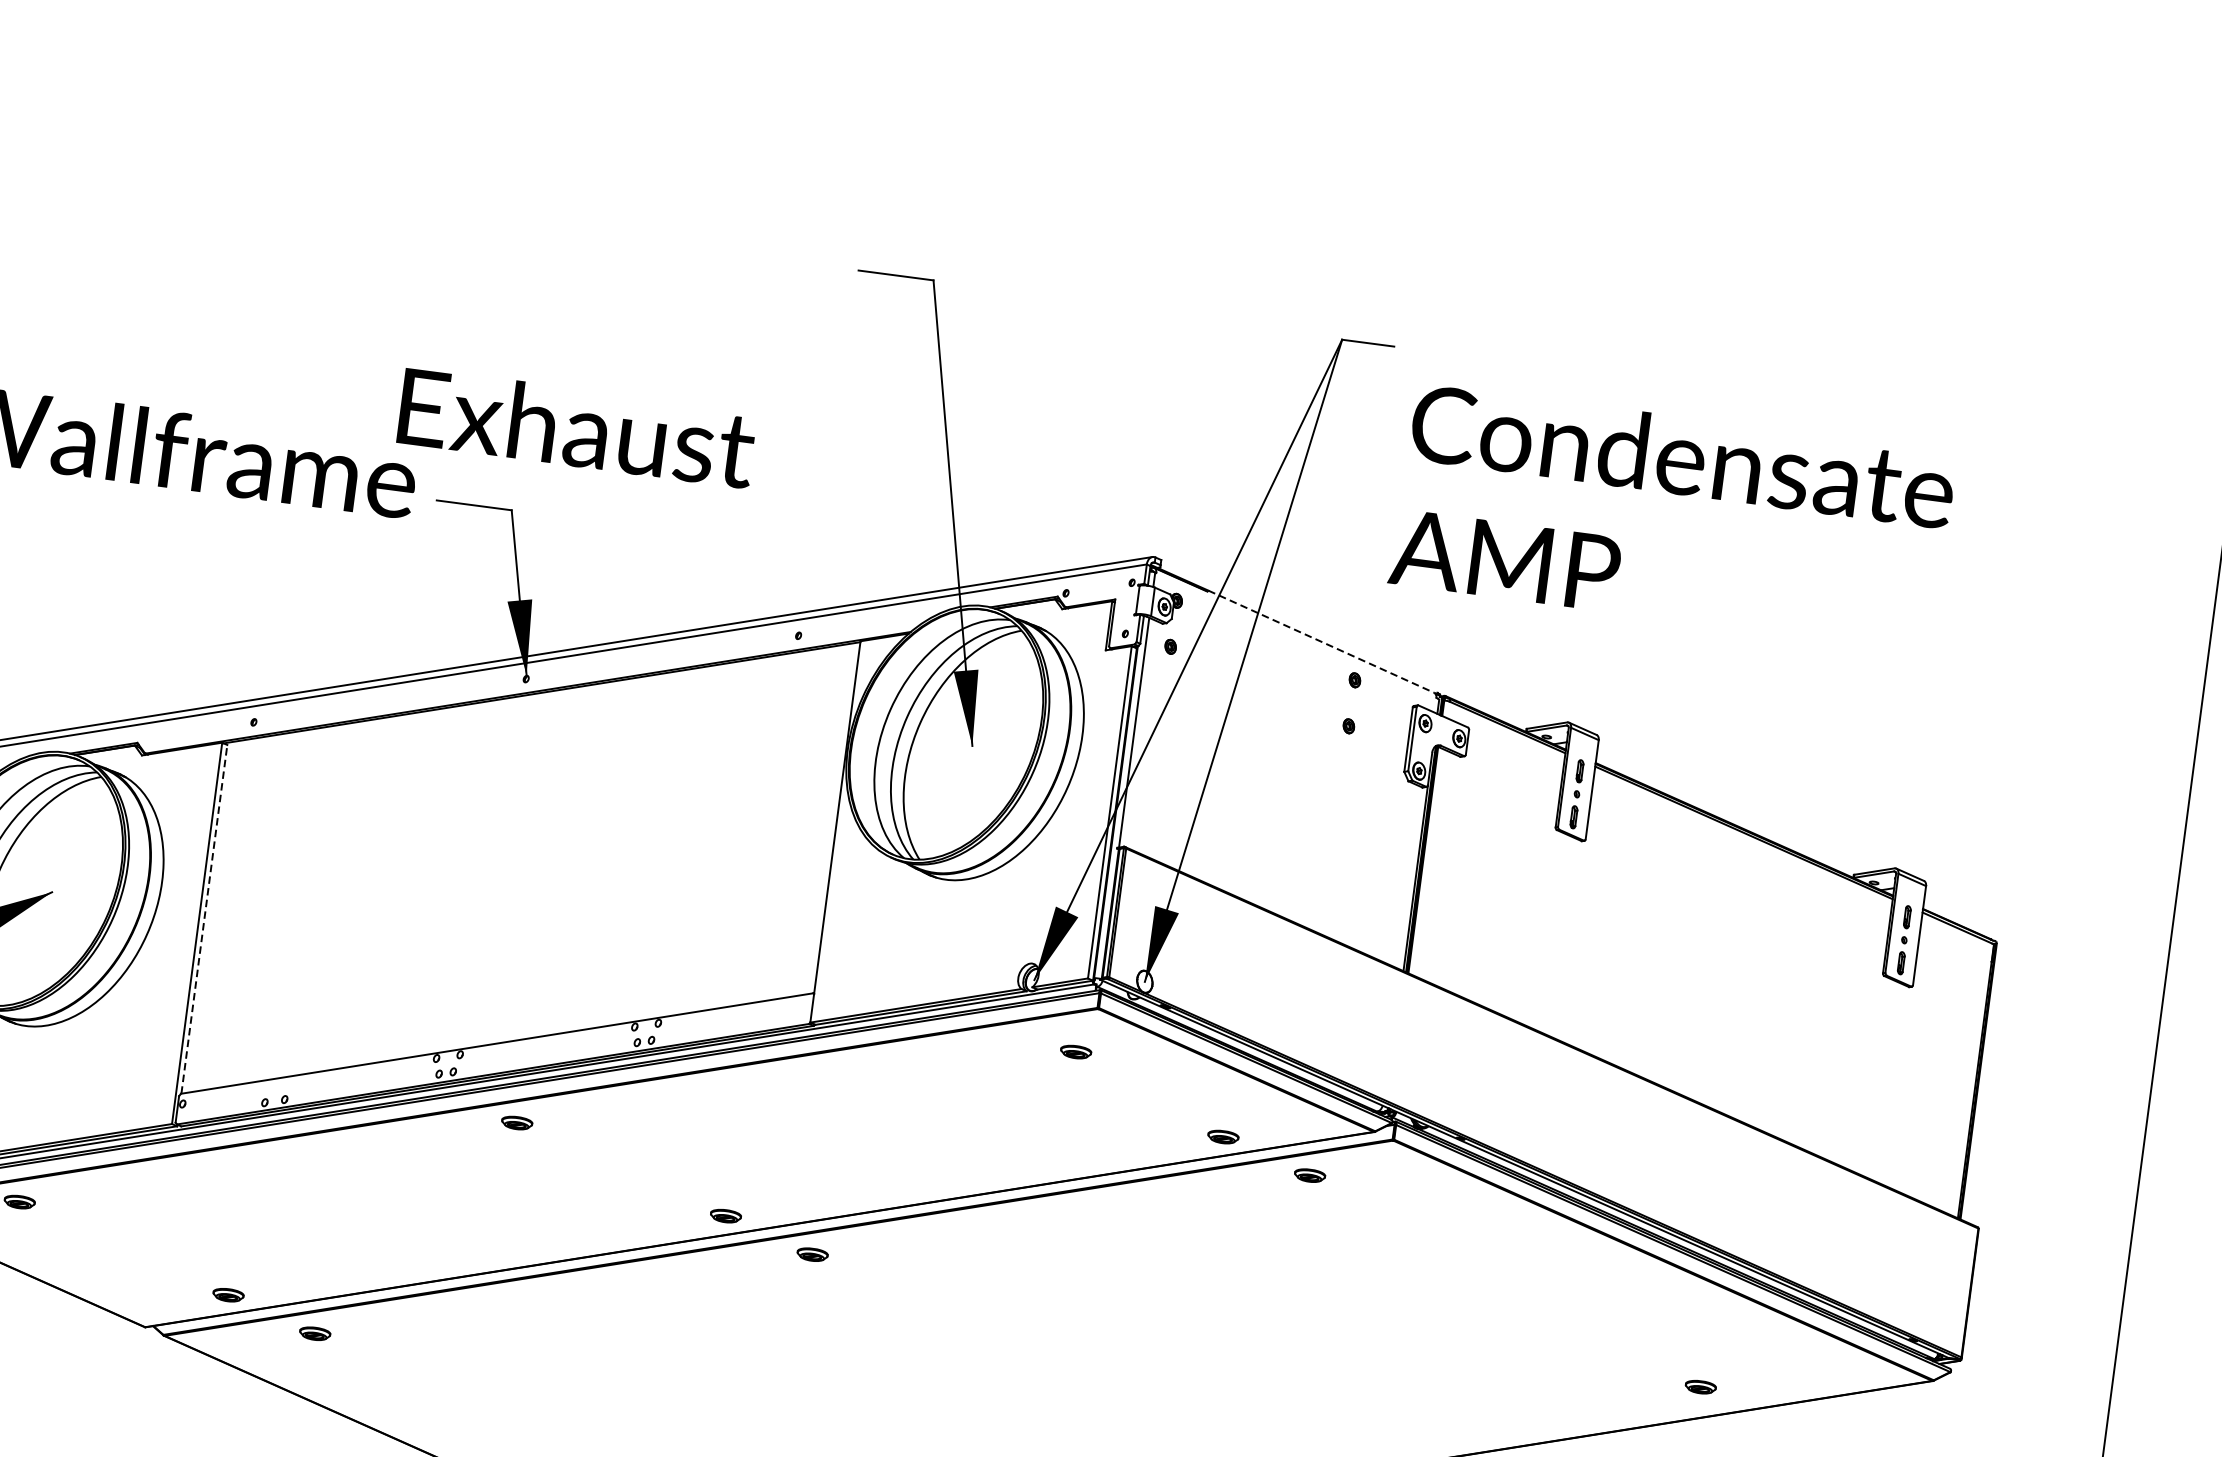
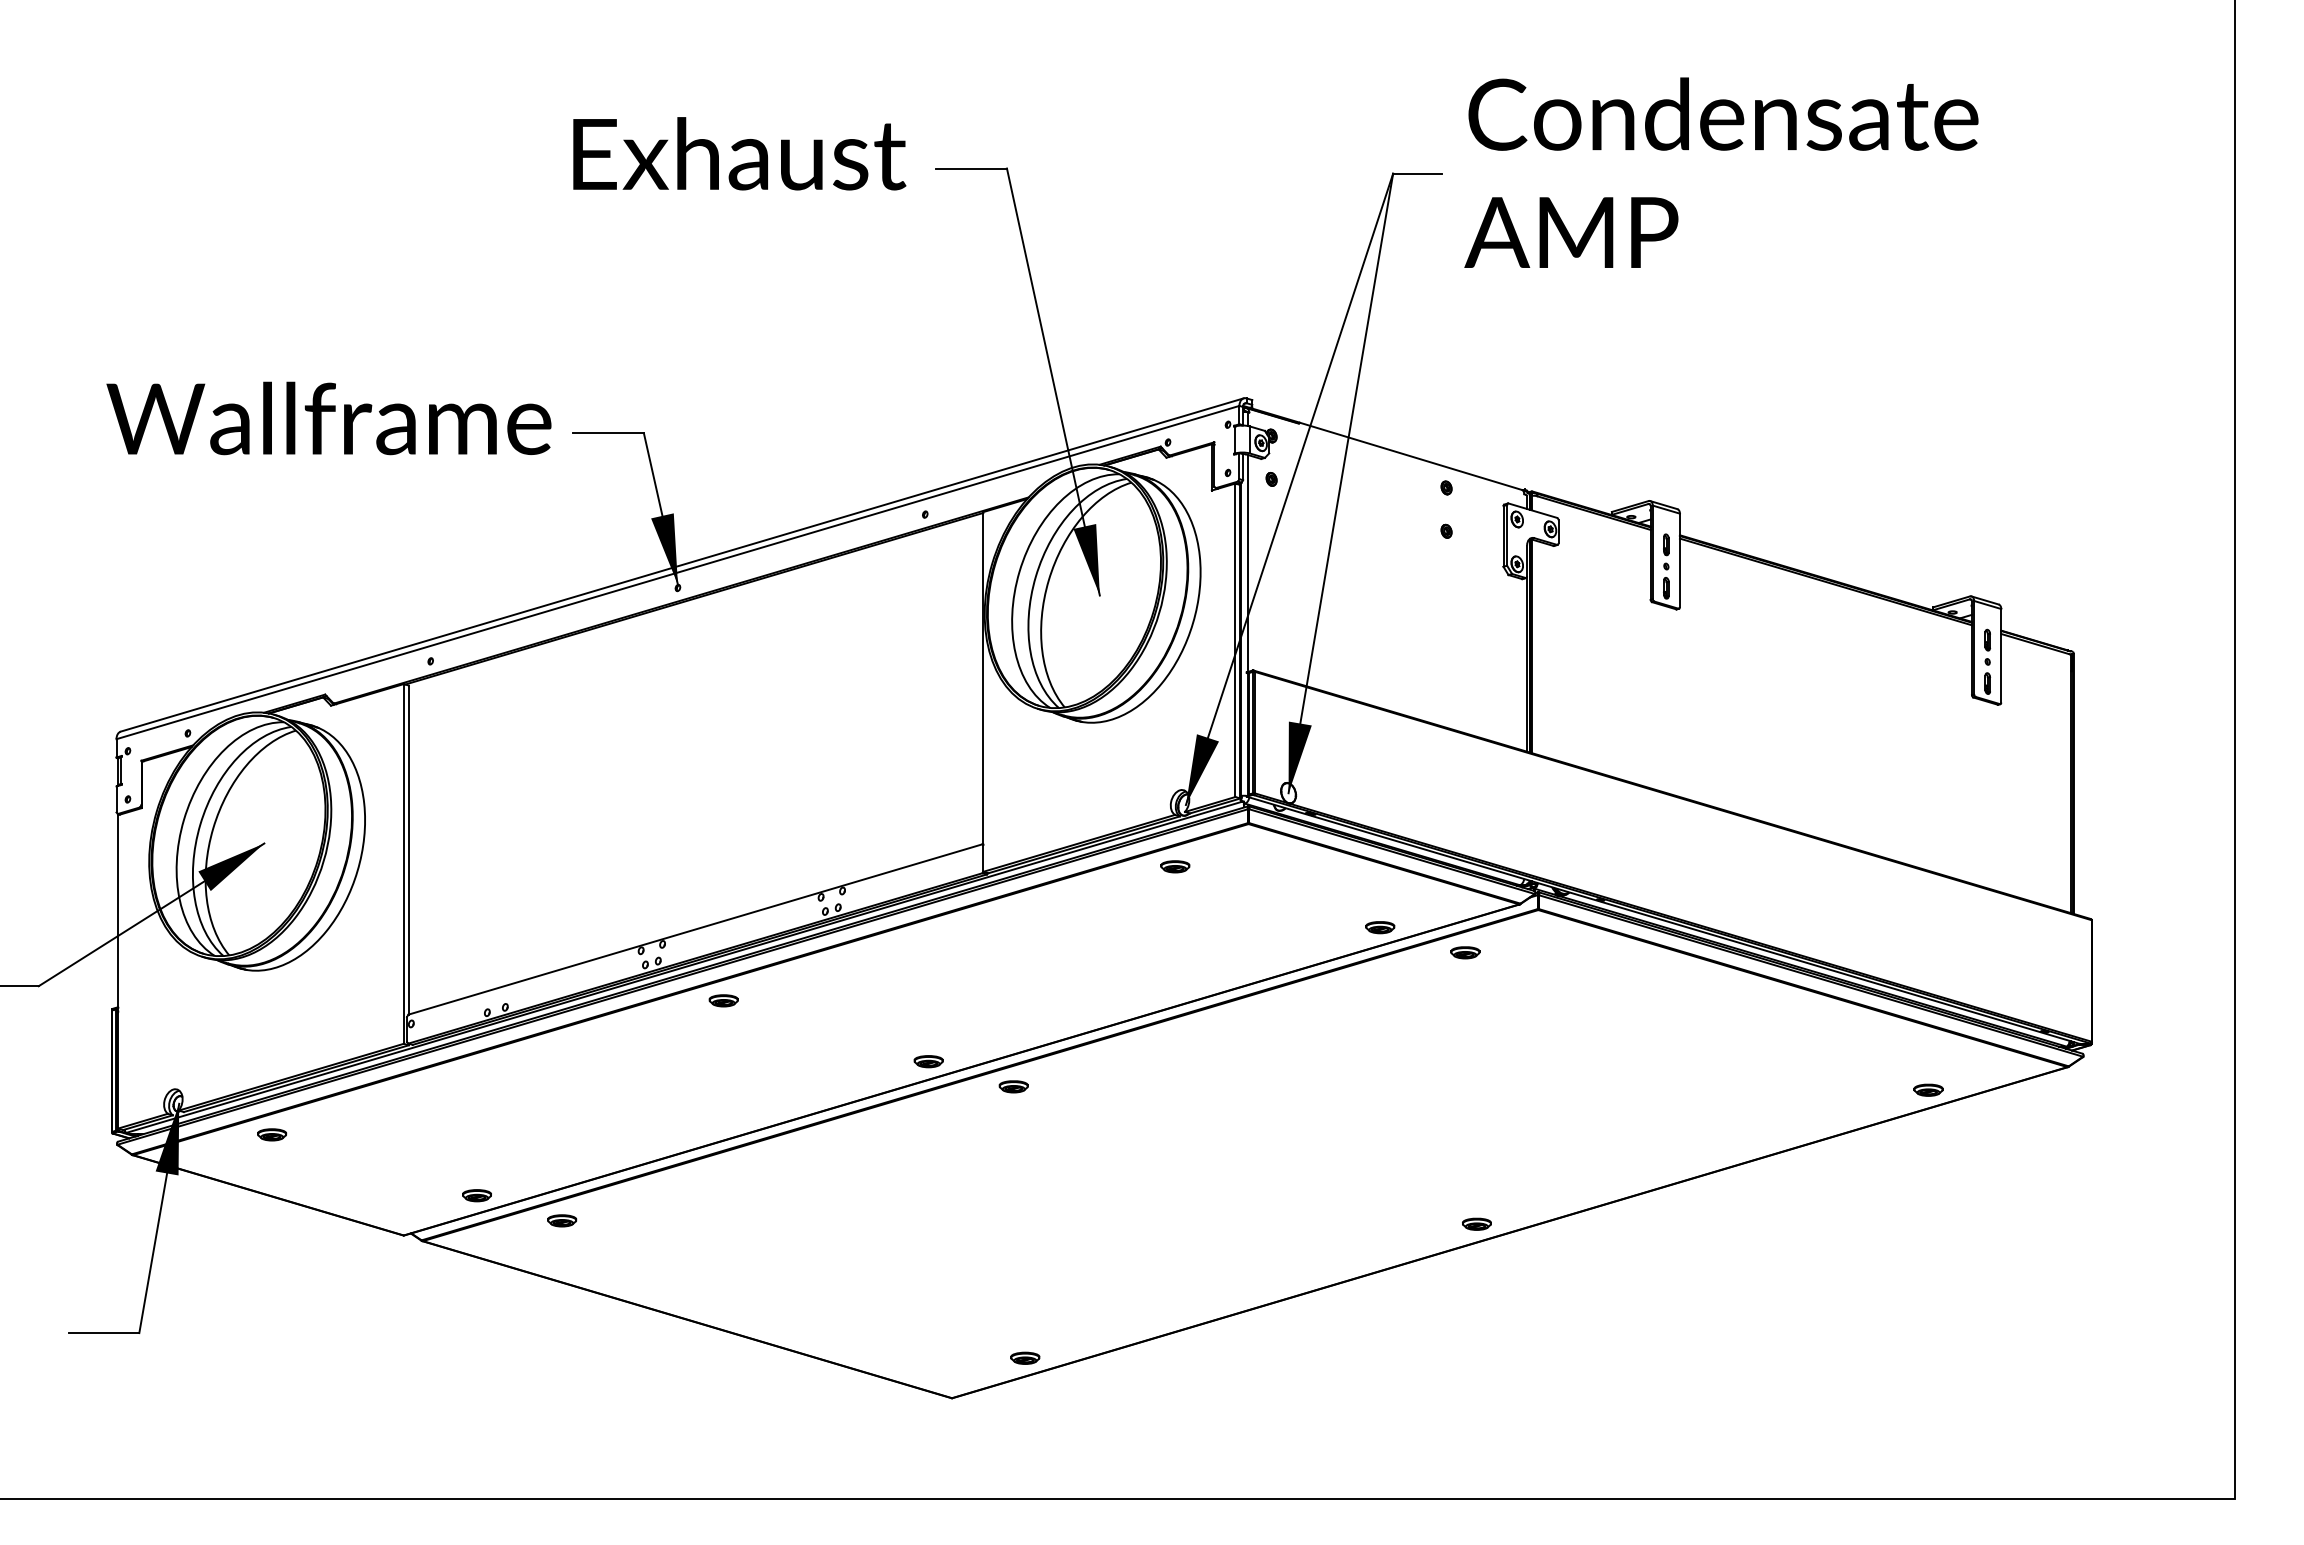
text: (577, 427) -> (739, 153), moved
text: (1672, 517) -> (1721, 172), moved
line: (1322, 642) -> (1411, 456), dashed -> solid
line: (204, 918) -> (408, 849), dashed -> solid
part: (1076, 1051) -> (1175, 866), moved
part: (1700, 1386) -> (1928, 1089), moved

